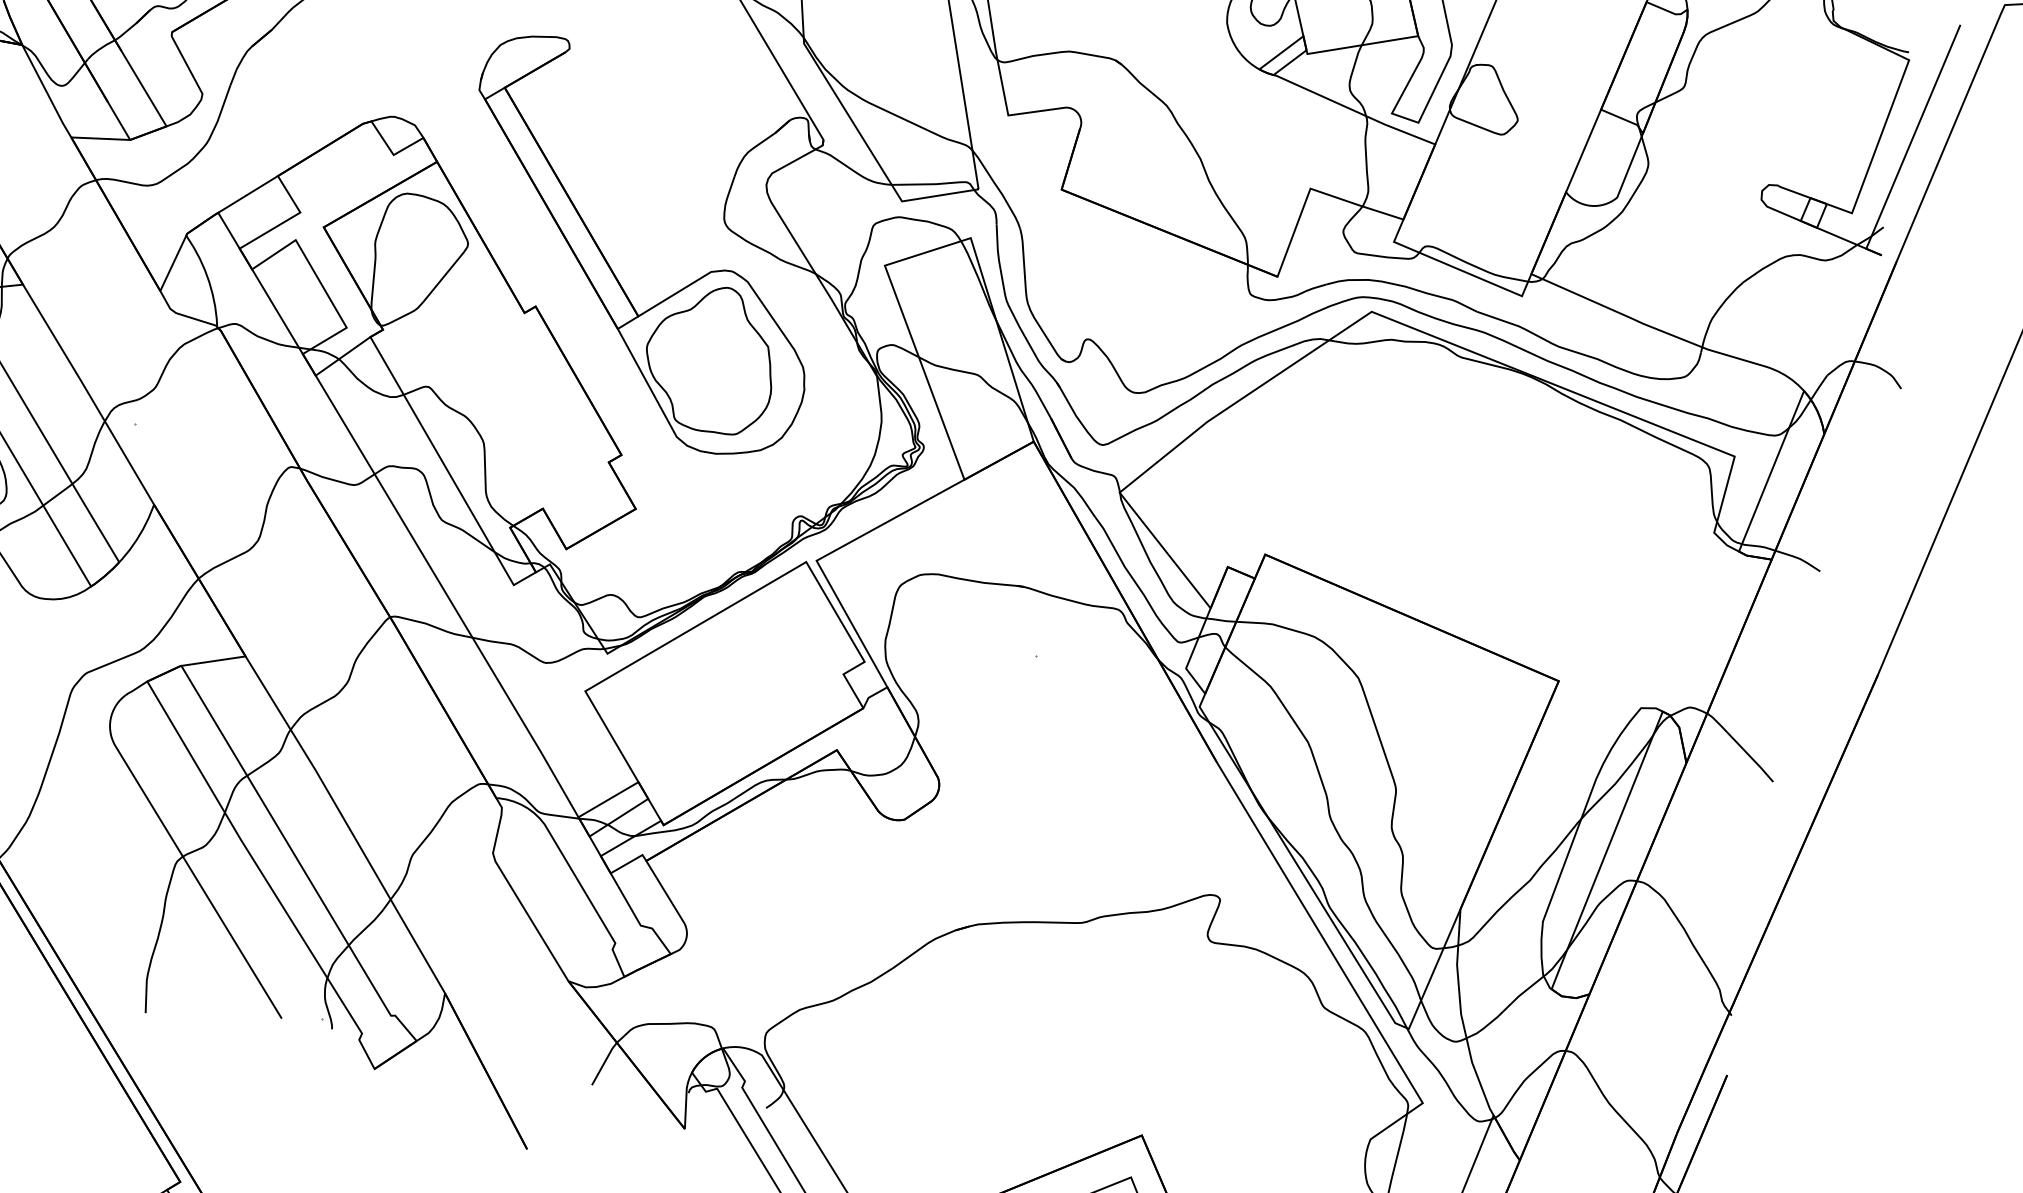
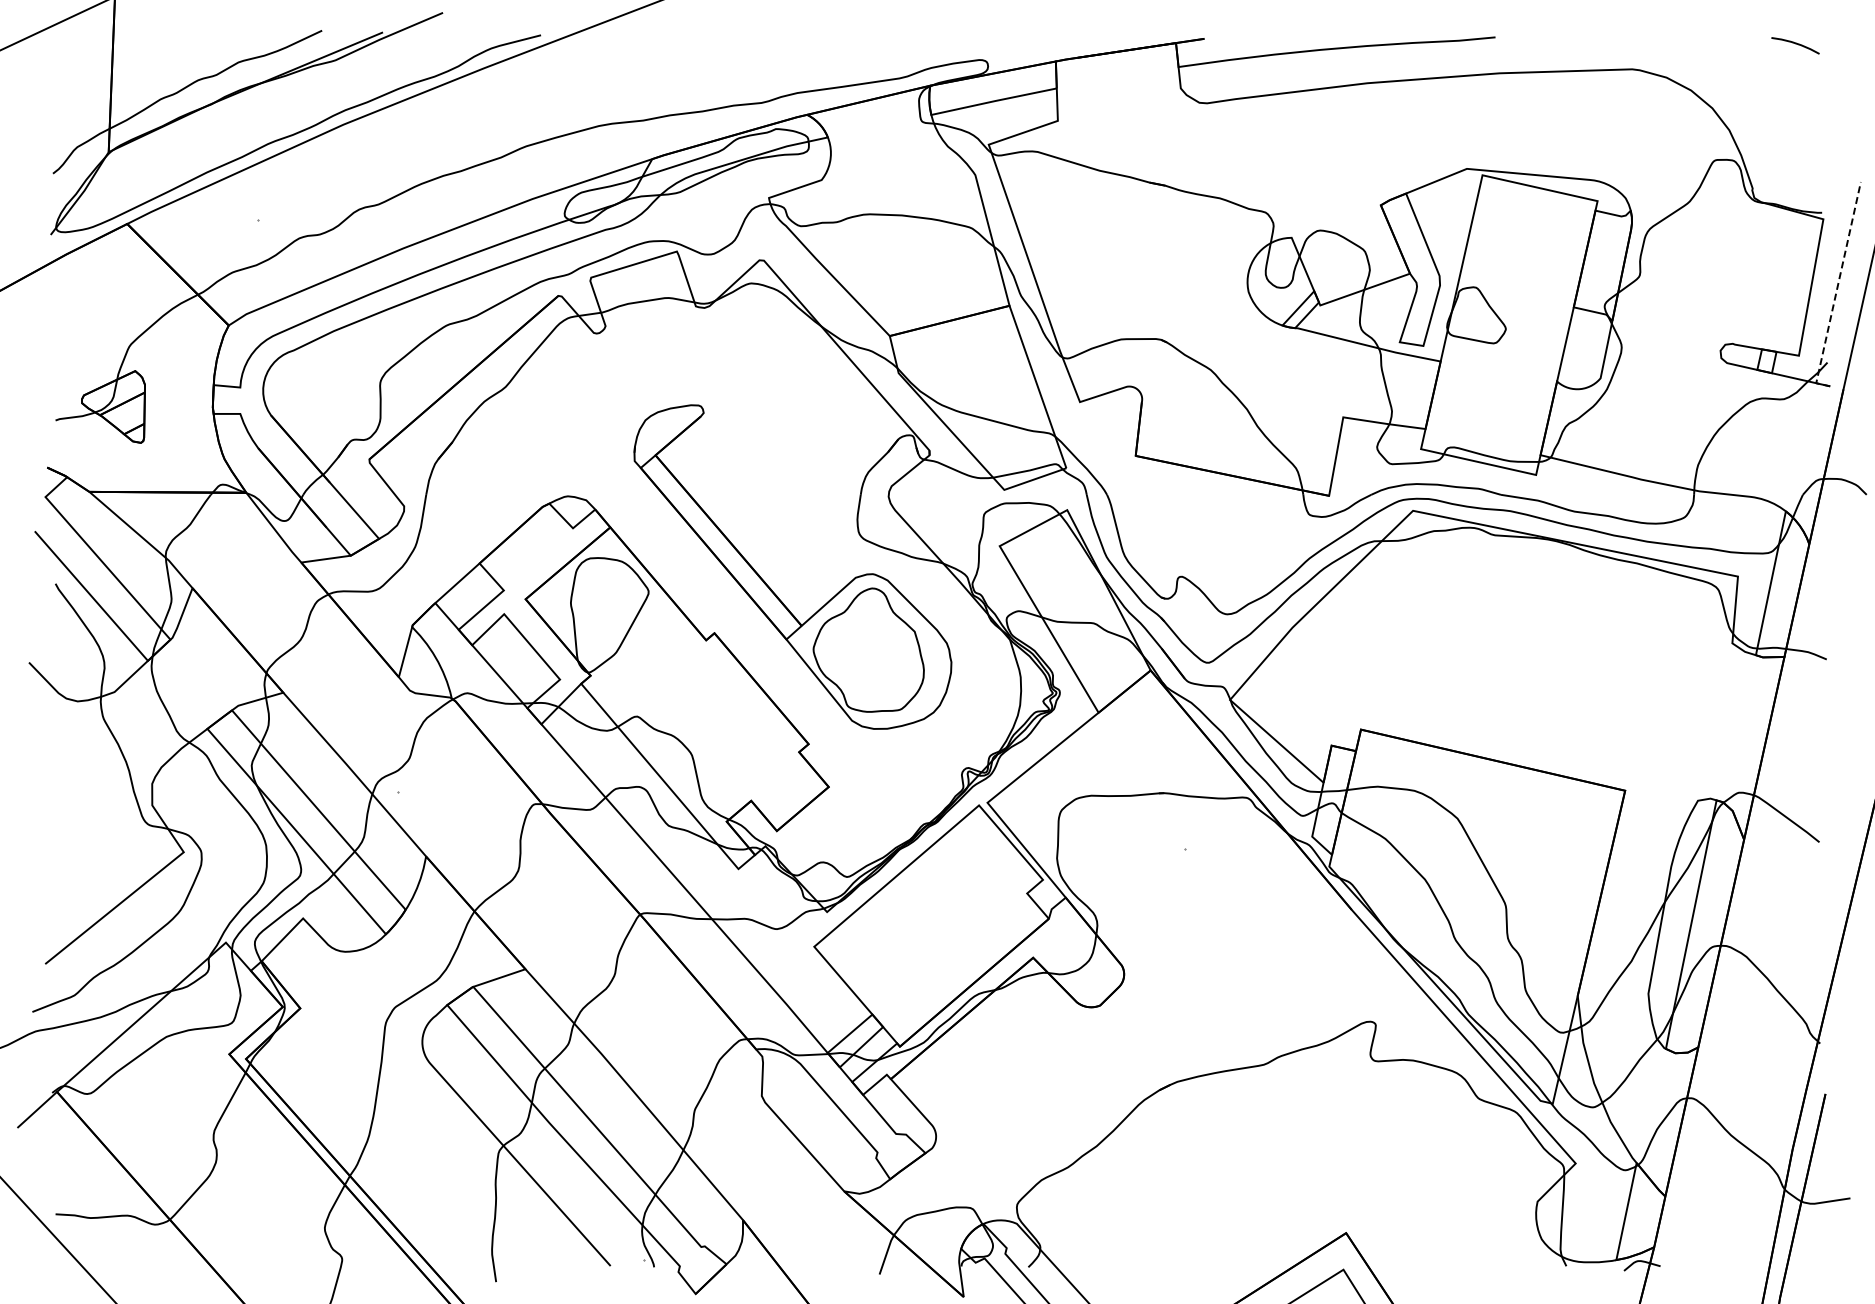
line: (1909, 145) -> (1836, 290), solid -> dashed

